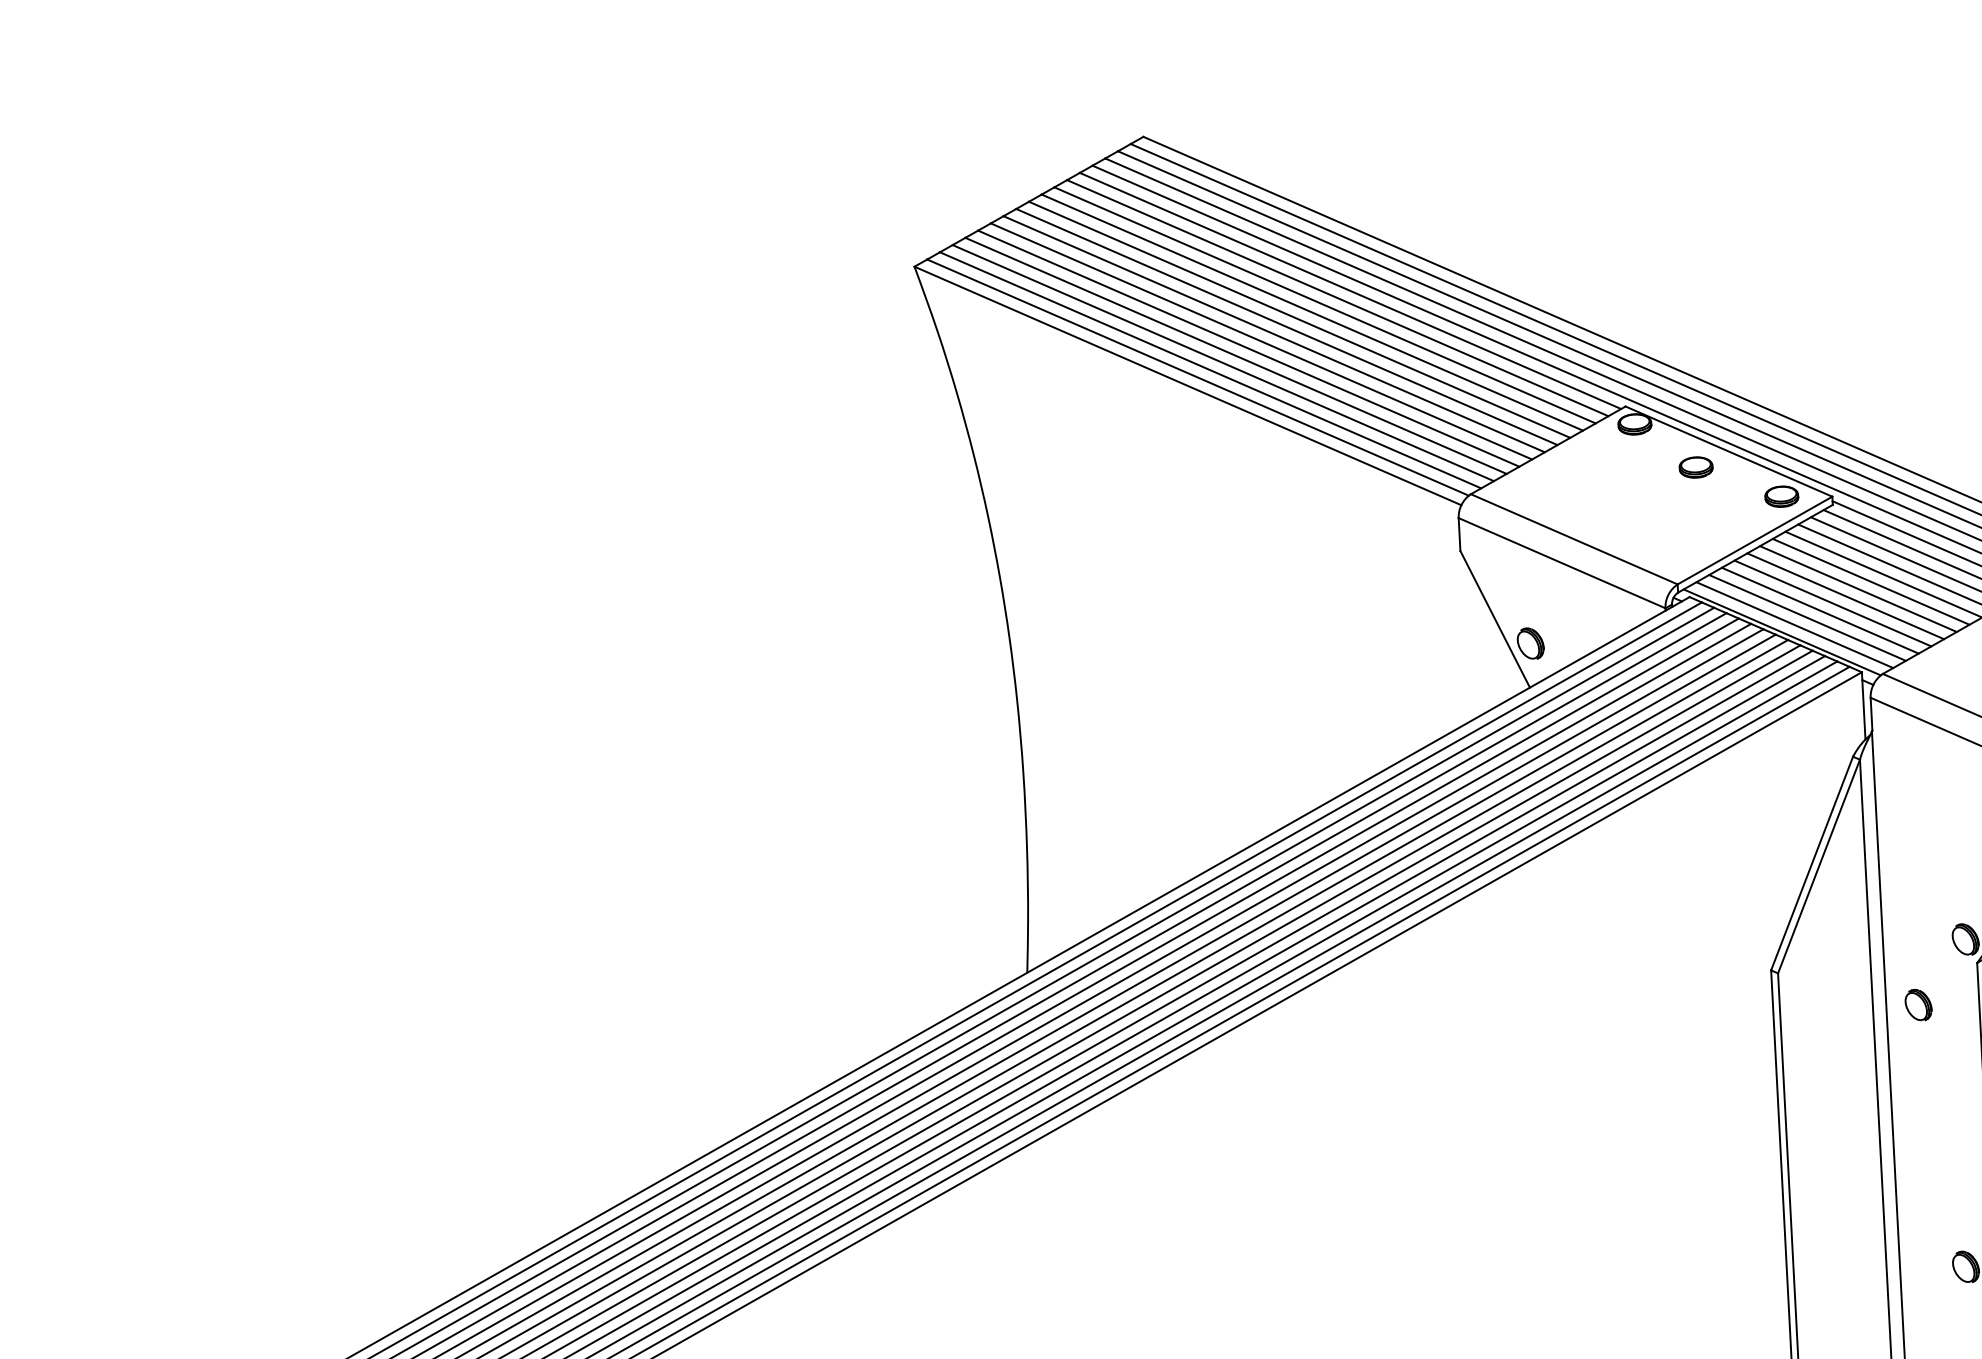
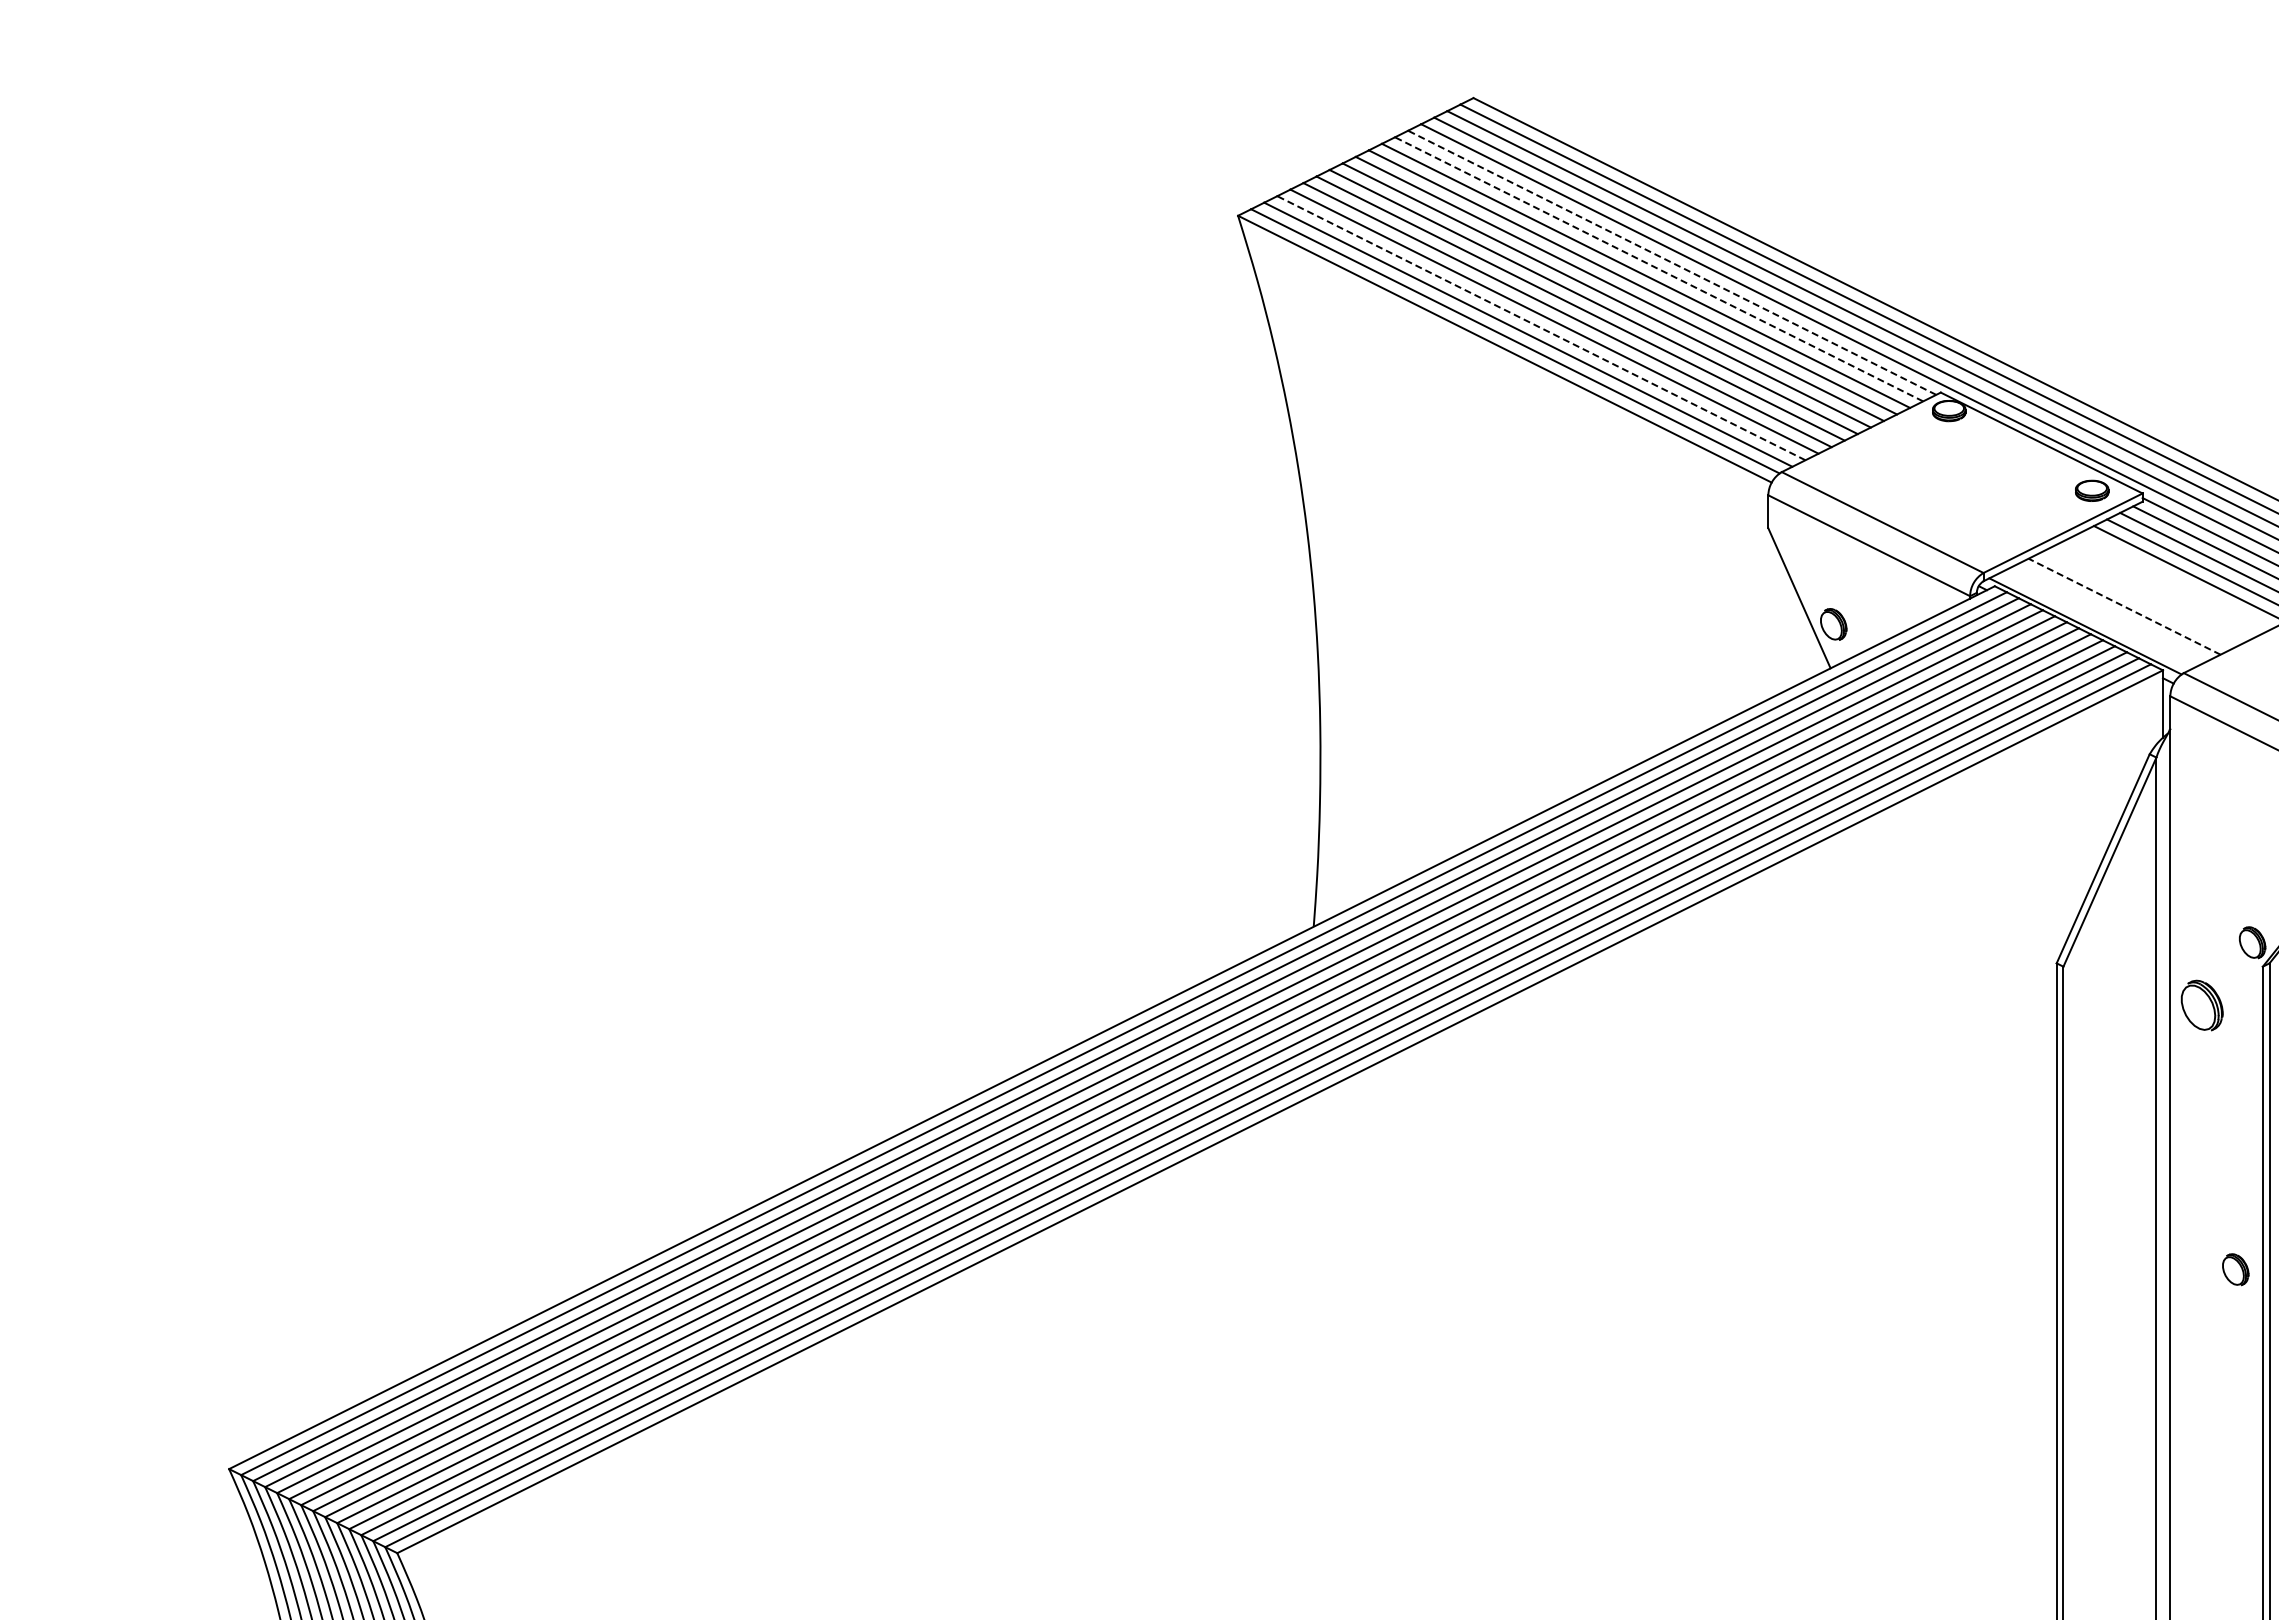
line: (1349, 290) -> (1671, 262), solid -> dashed
line: (1337, 298) -> (1658, 269), solid -> dashed
line: (1222, 363) -> (1540, 328), solid -> dashed
part: (1695, 467) -> (2007, 457), removed
line: (1870, 581) -> (2176, 580), removed
line: (1858, 589) -> (2163, 587), removed
line: (1845, 596) -> (2150, 593), removed
line: (1832, 603) -> (2137, 600), removed
line: (1820, 610) -> (2124, 606), solid -> dashed
line: (1807, 618) -> (2111, 613), removed
line: (1794, 624) -> (2098, 619), removed
part: (1917, 1004) -> (2201, 1005), size x1.6

